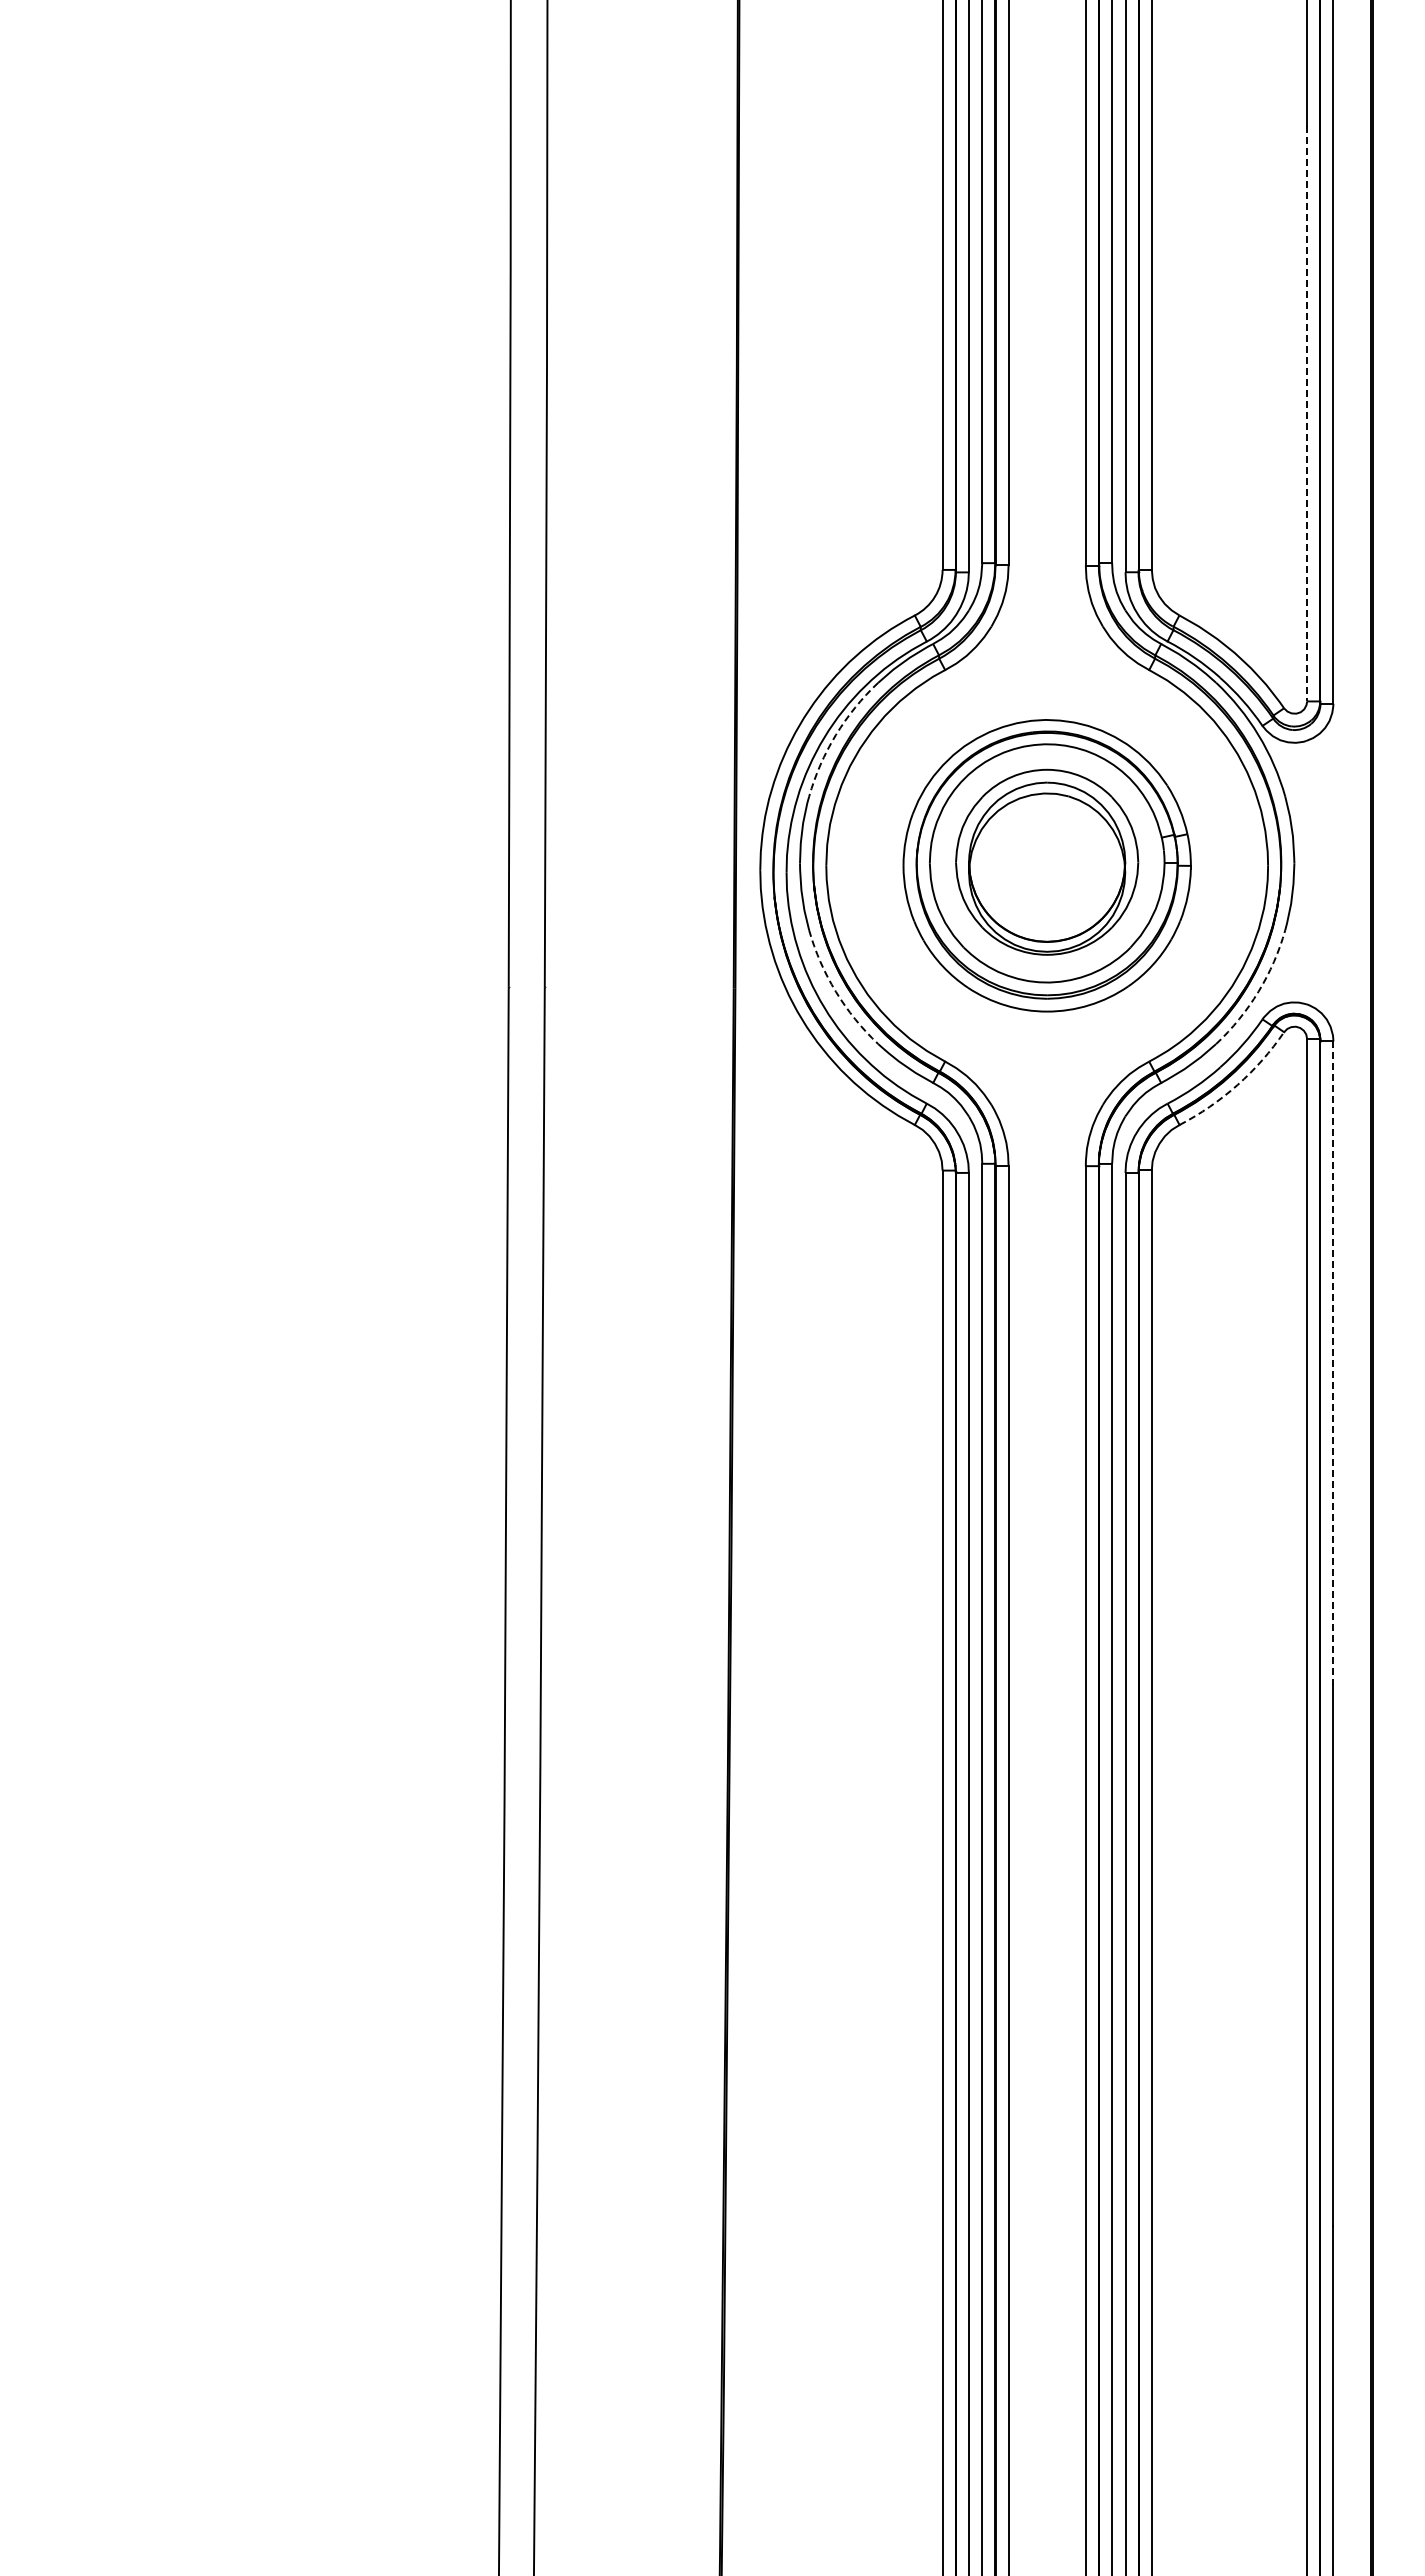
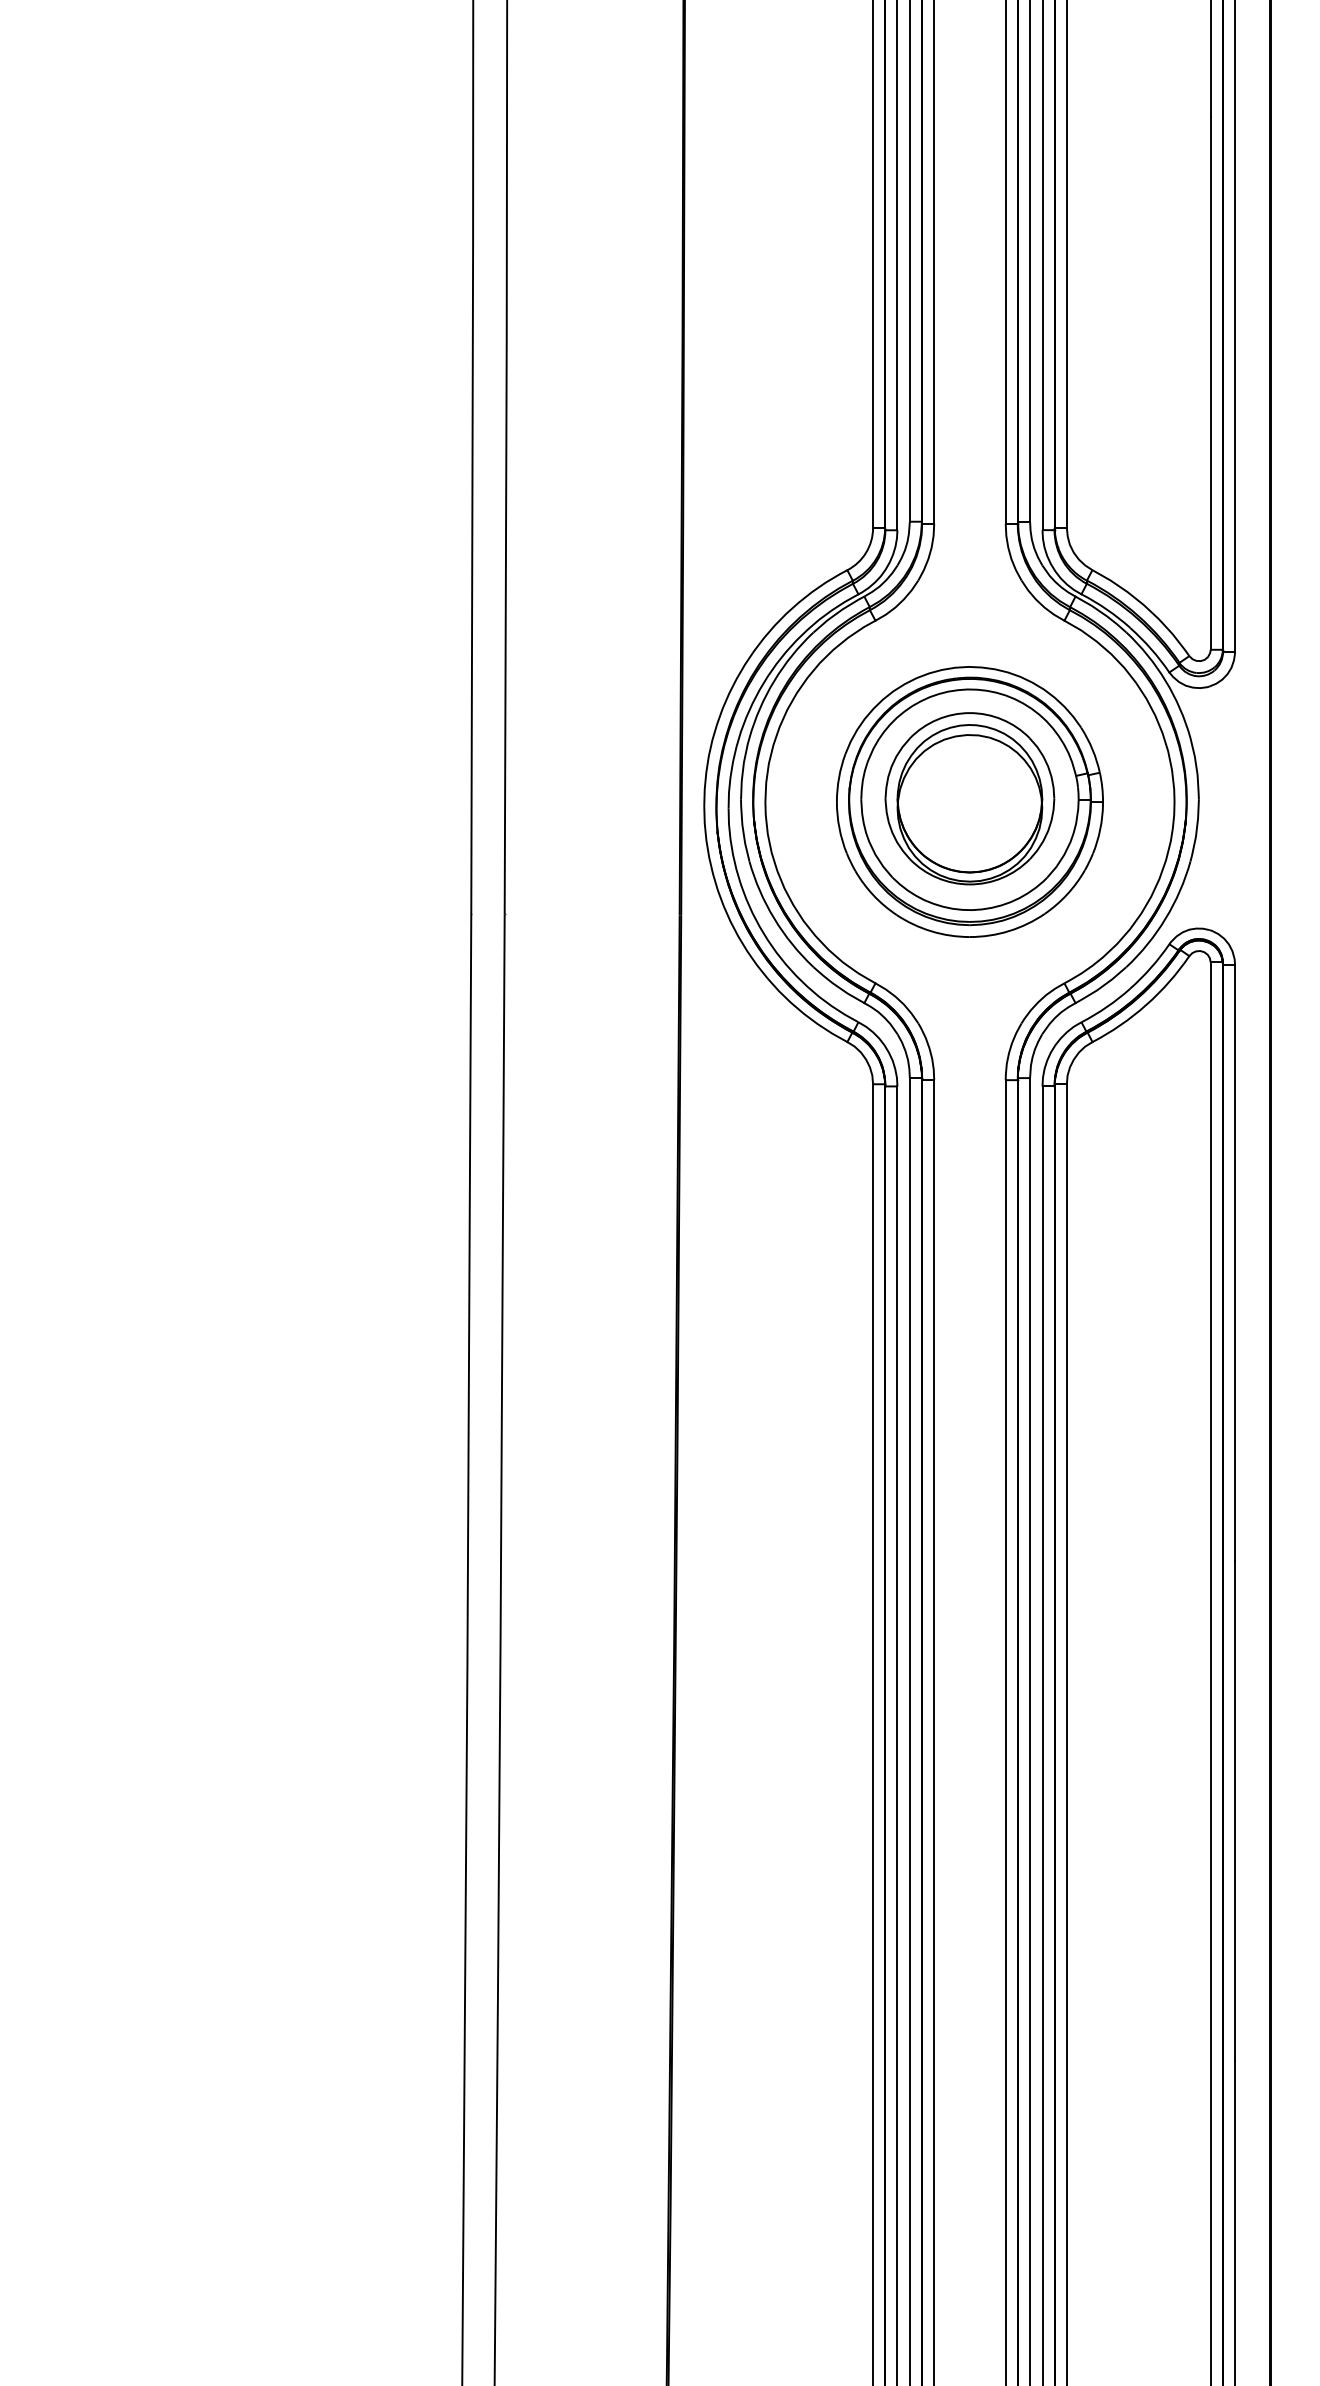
line: (1307, 413) -> (1211, 383), dashed -> solid
arc: (835, 735) -> (773, 681), dashed -> solid
arc: (835, 991) -> (773, 918), dashed -> solid
arc: (1258, 991) -> (1165, 918), dashed -> solid
arc: (1237, 1085) -> (1146, 1005), dashed -> solid
line: (1333, 1363) -> (1235, 1262), dashed -> solid

